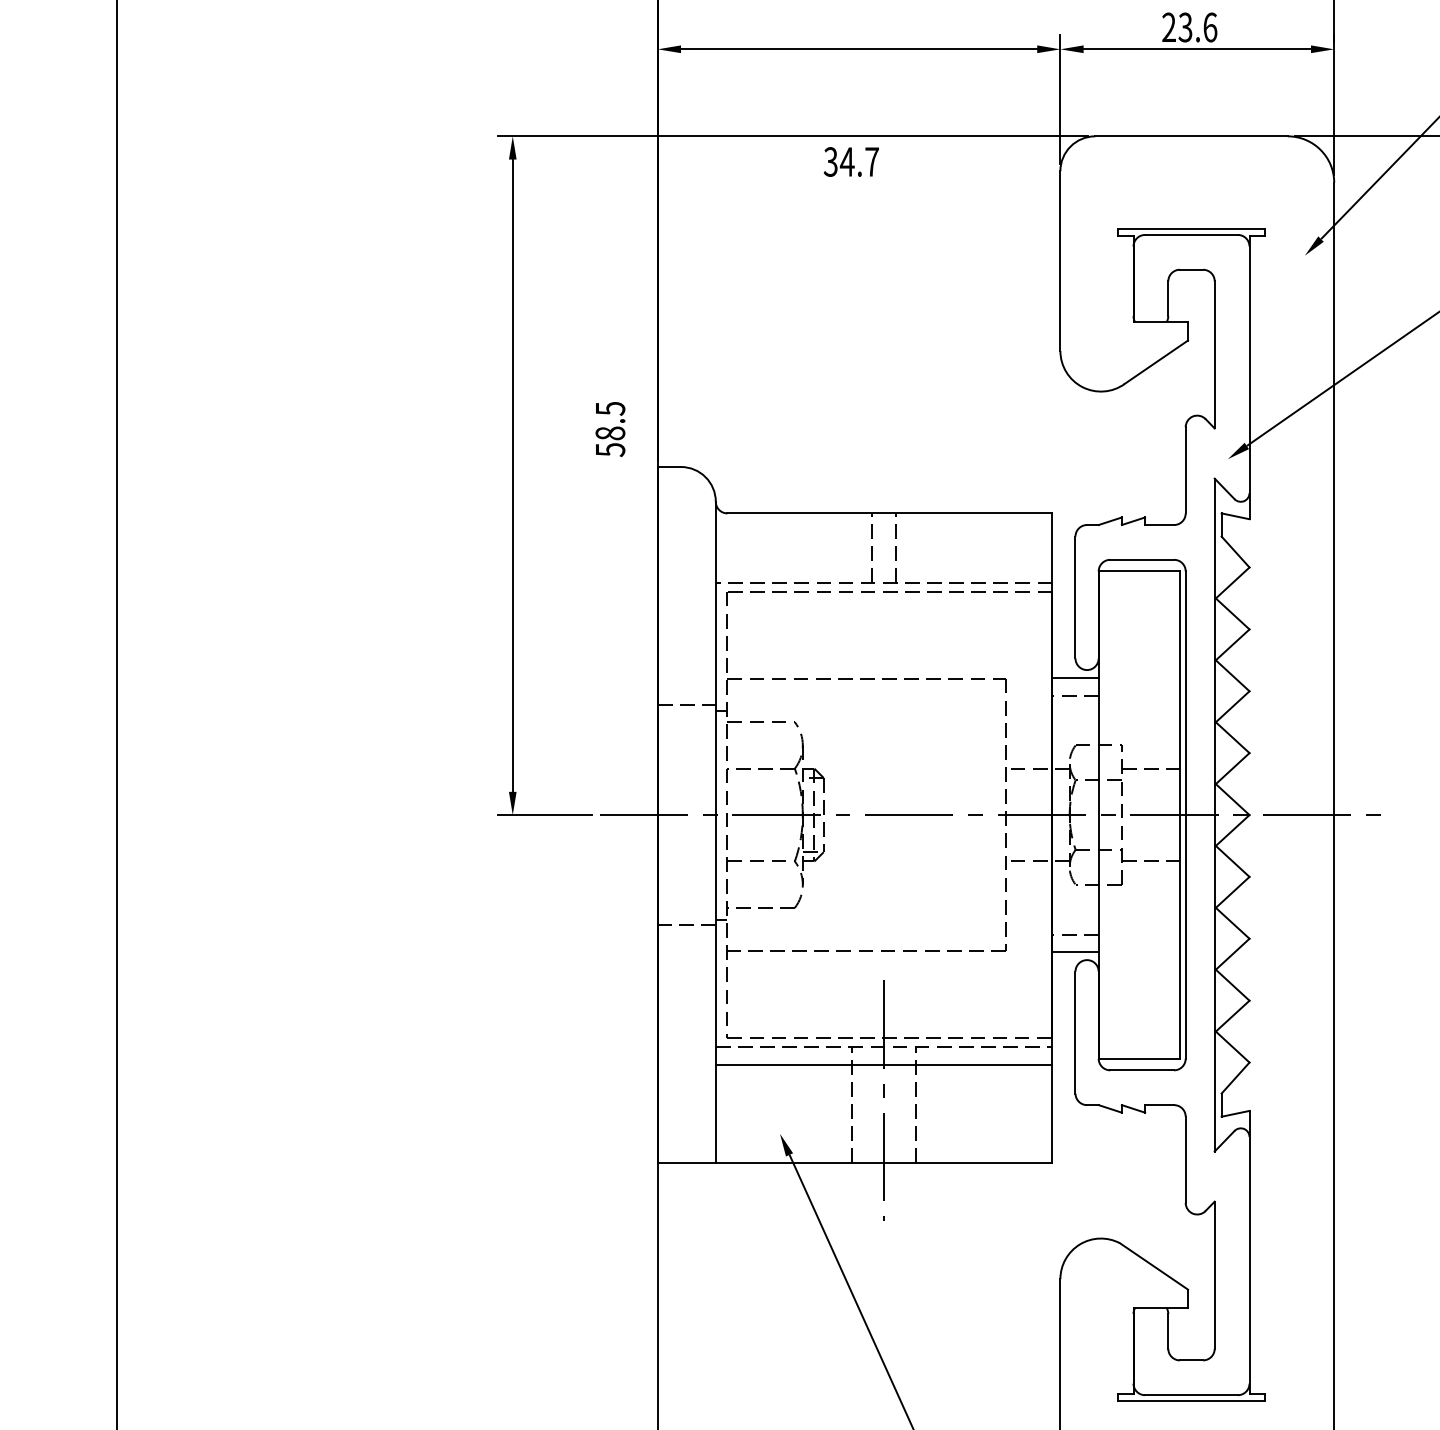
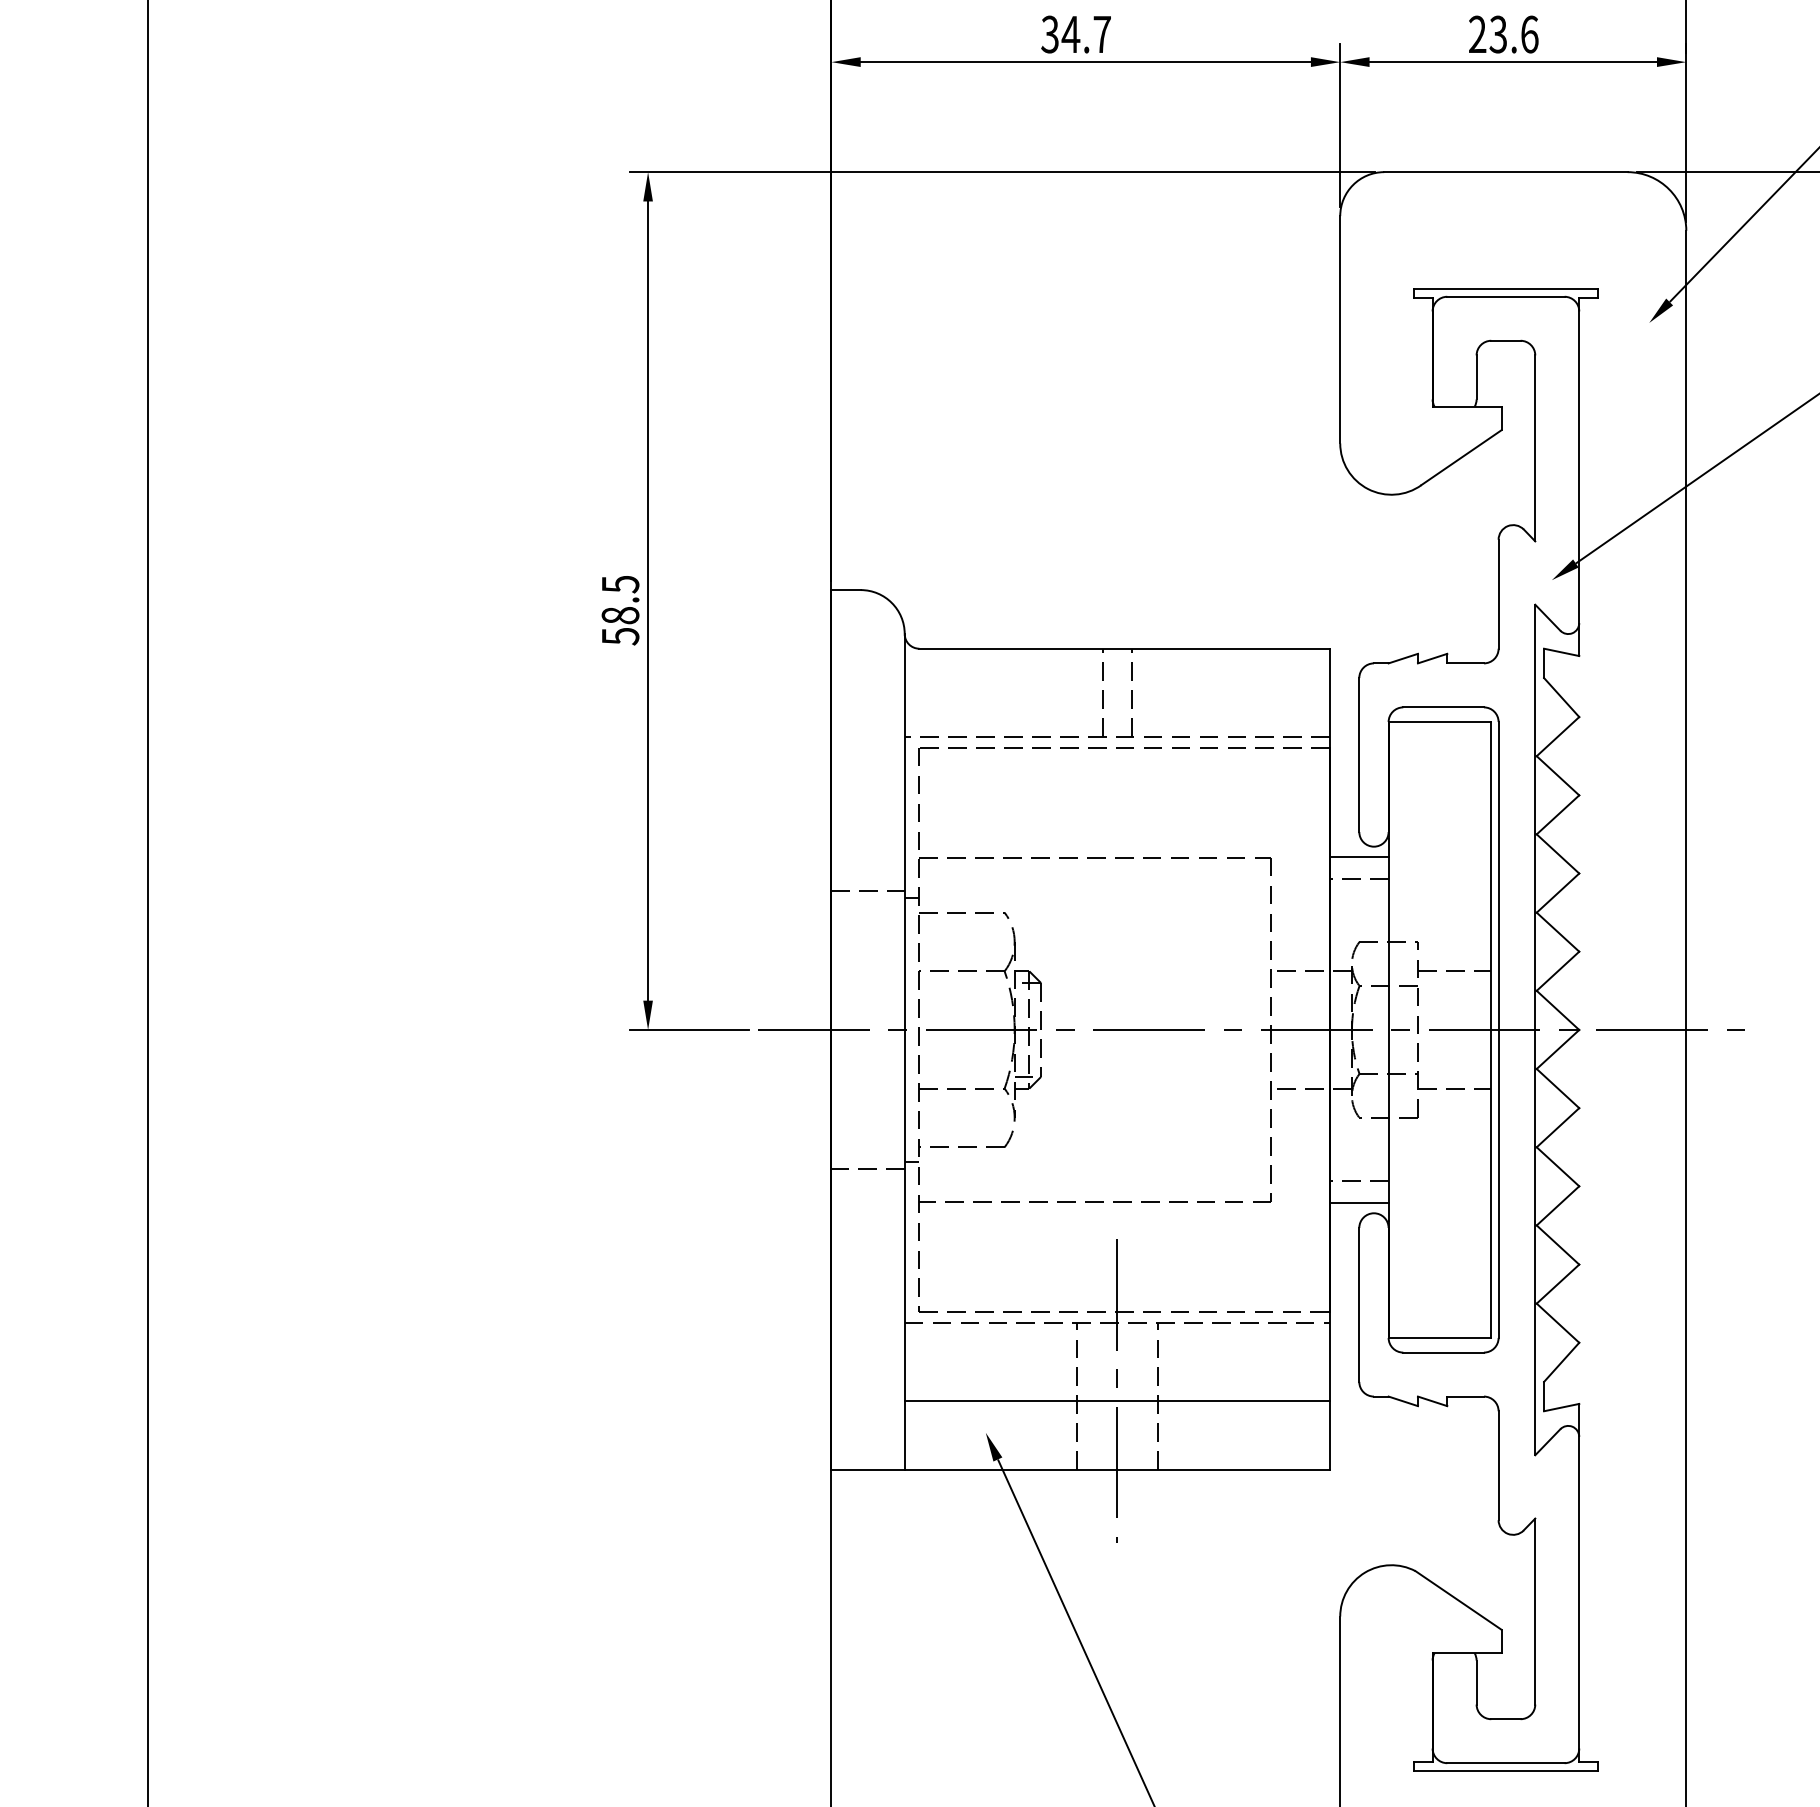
text: (850, 161) -> (1075, 34), moved
text: (610, 429) -> (620, 610), moved
line: (883, 1064) -> (1116, 1400), moved

